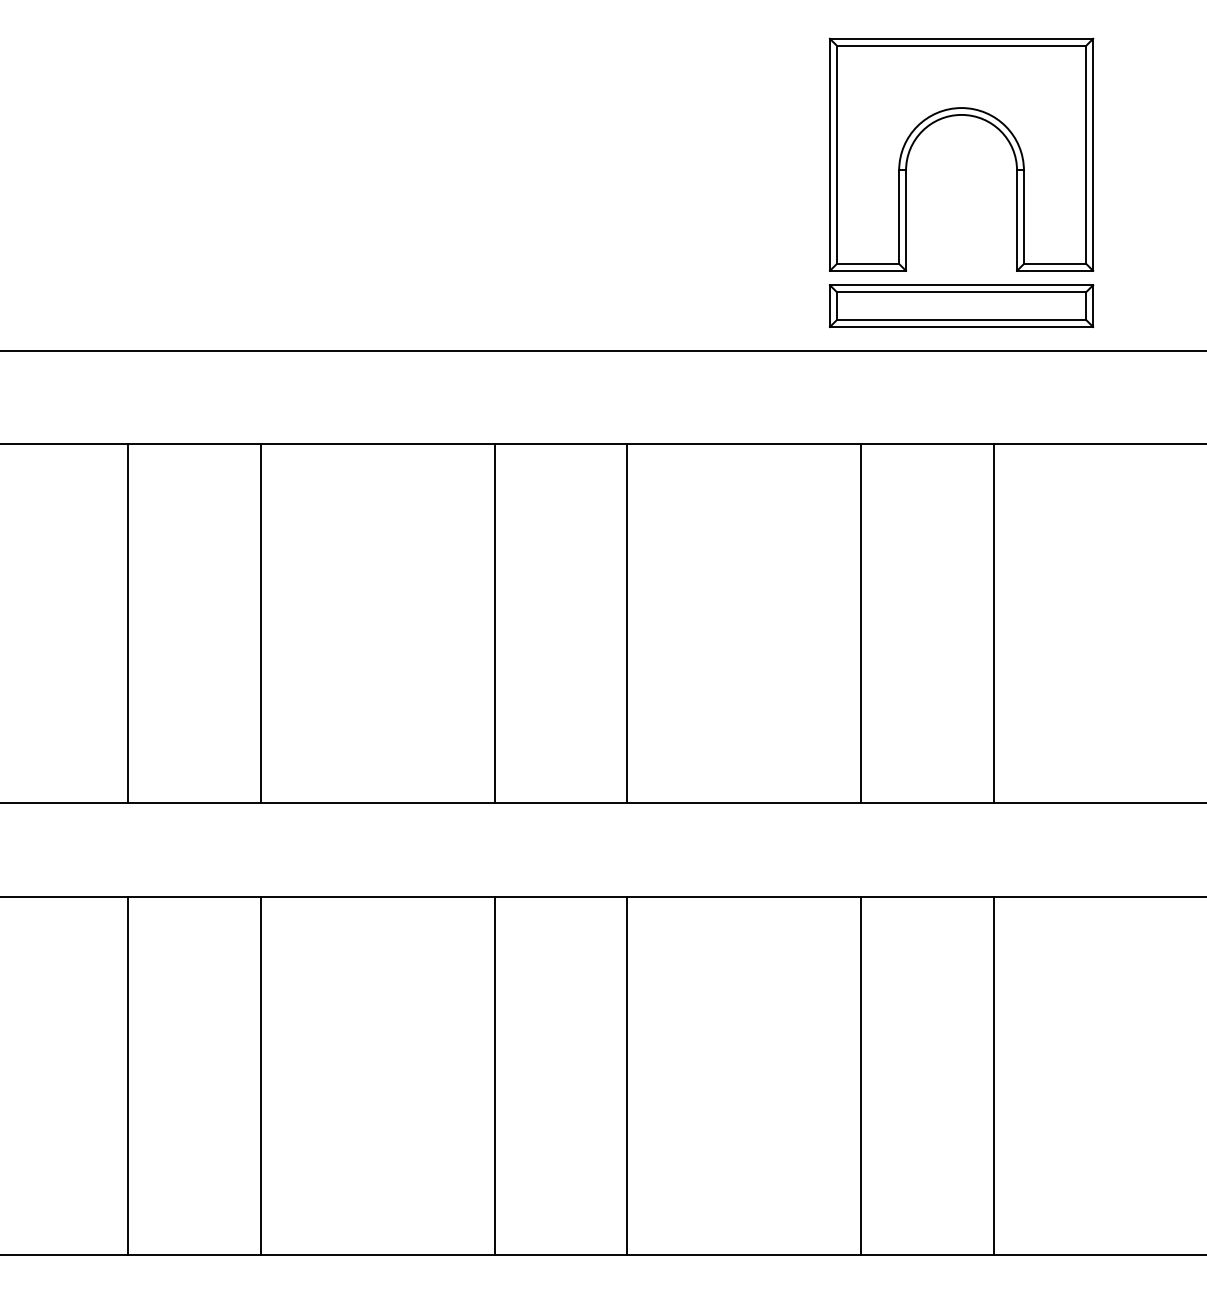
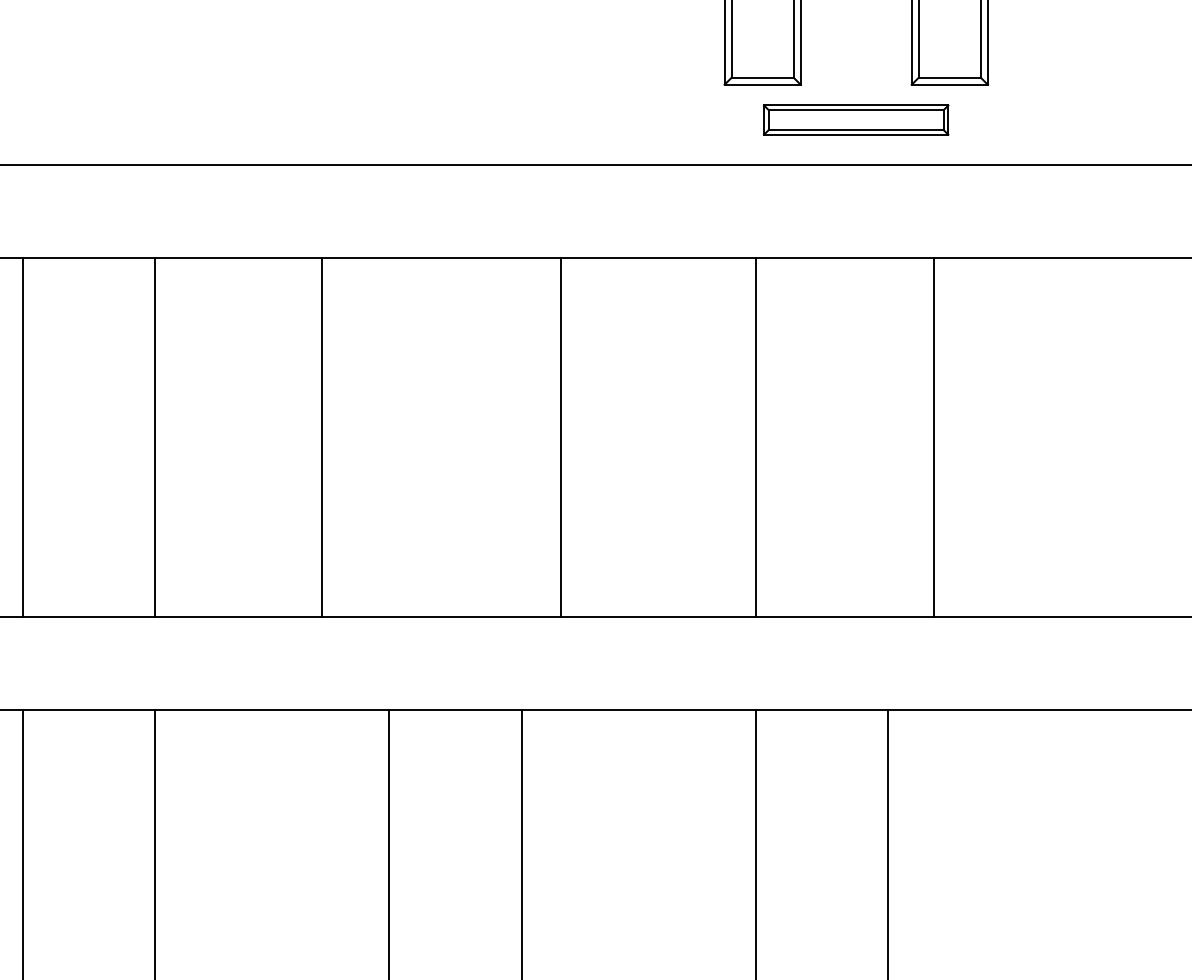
part: (961, 306) -> (856, 120), size x0.7
line: (494, 623) -> (322, 437), moved
line: (627, 623) -> (561, 437), moved
line: (993, 623) -> (934, 437), moved

